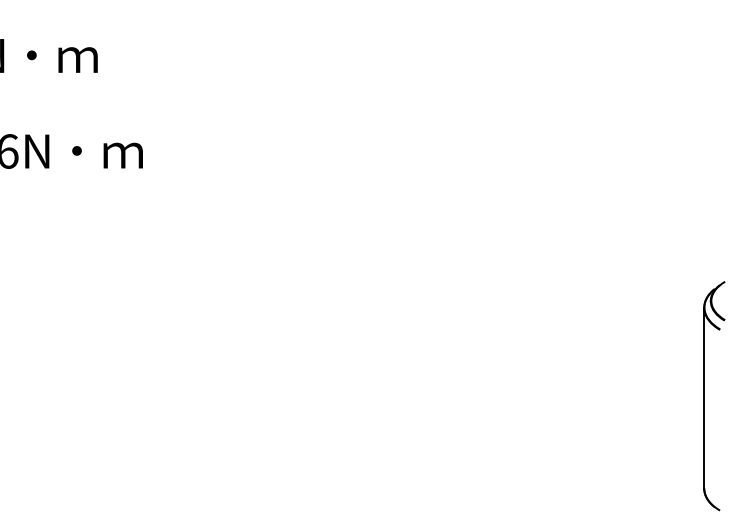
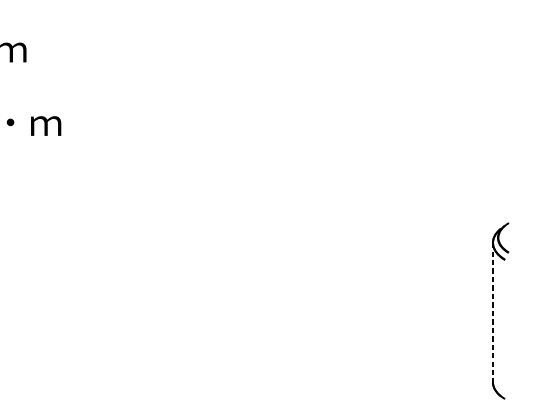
line: (704, 398) -> (493, 312), solid -> dashed

